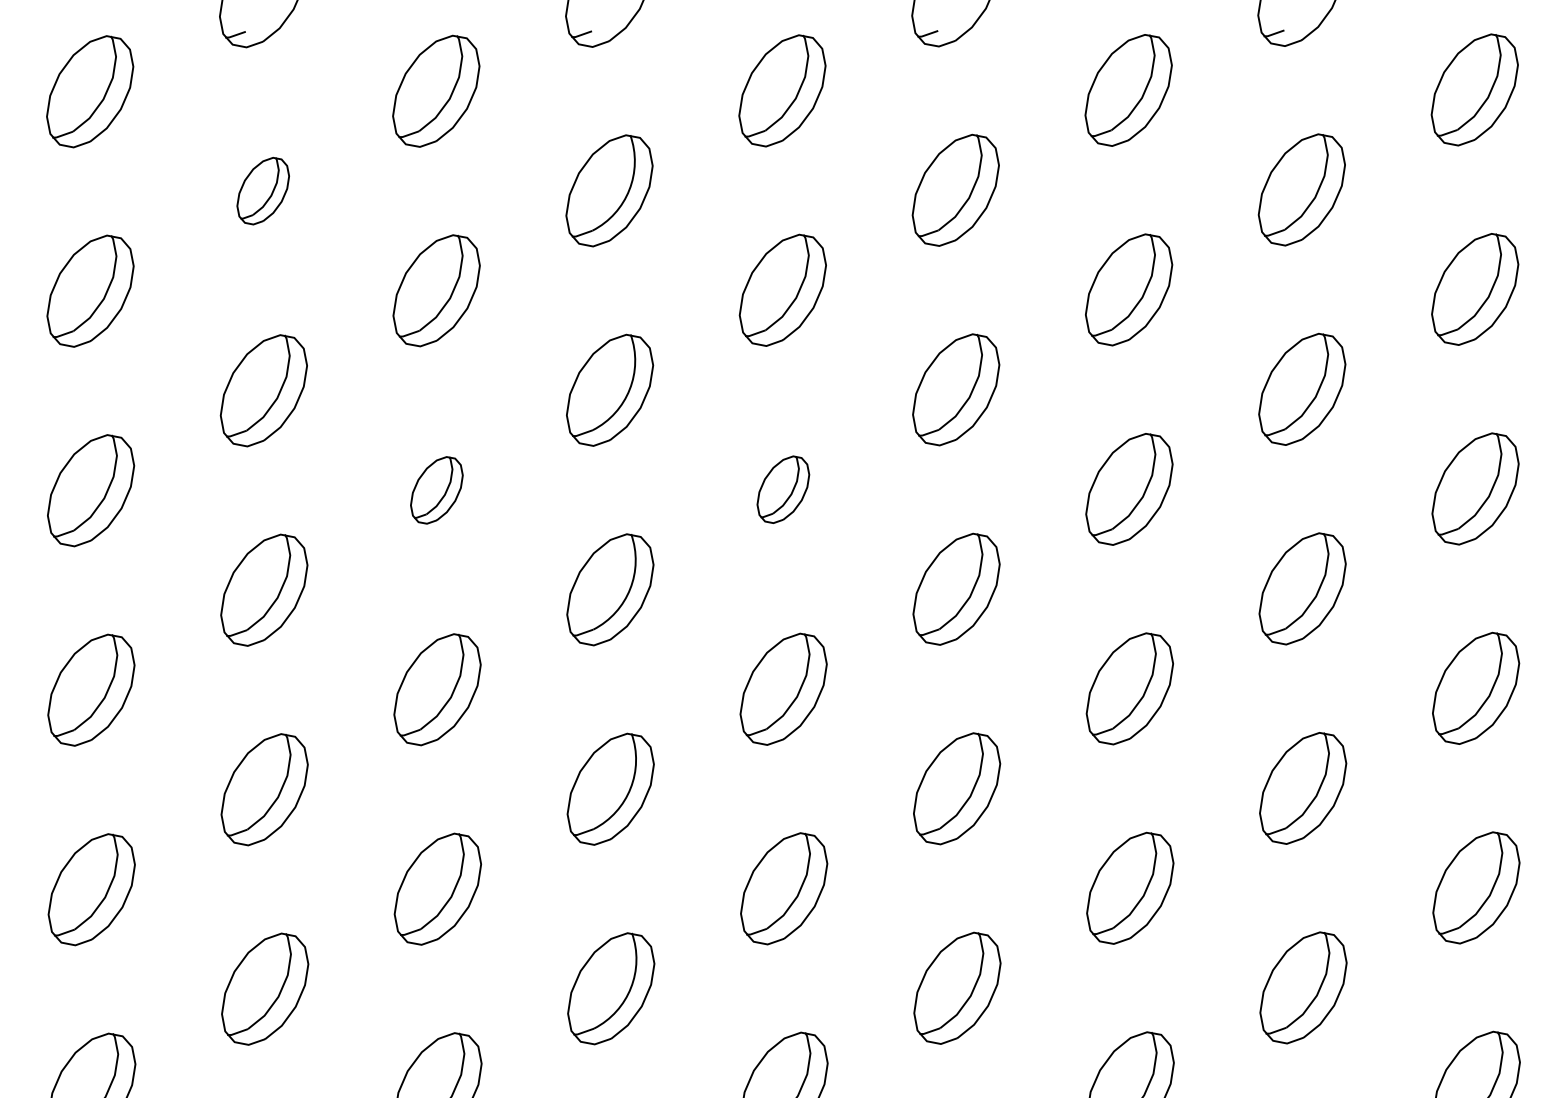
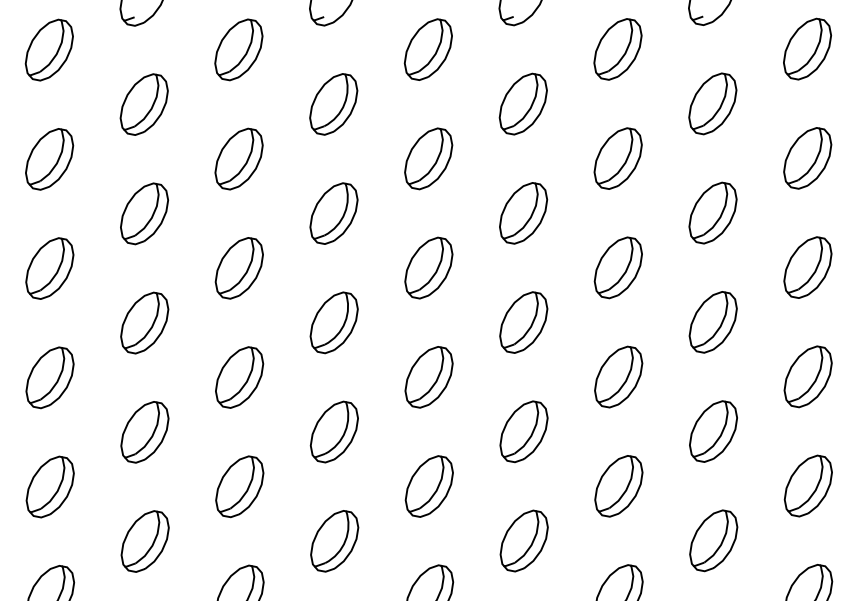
part: (262, 191) -> (143, 104), size x1.67
part: (782, 488) -> (428, 267), size x1.67
part: (435, 490) -> (238, 268), size x1.67

